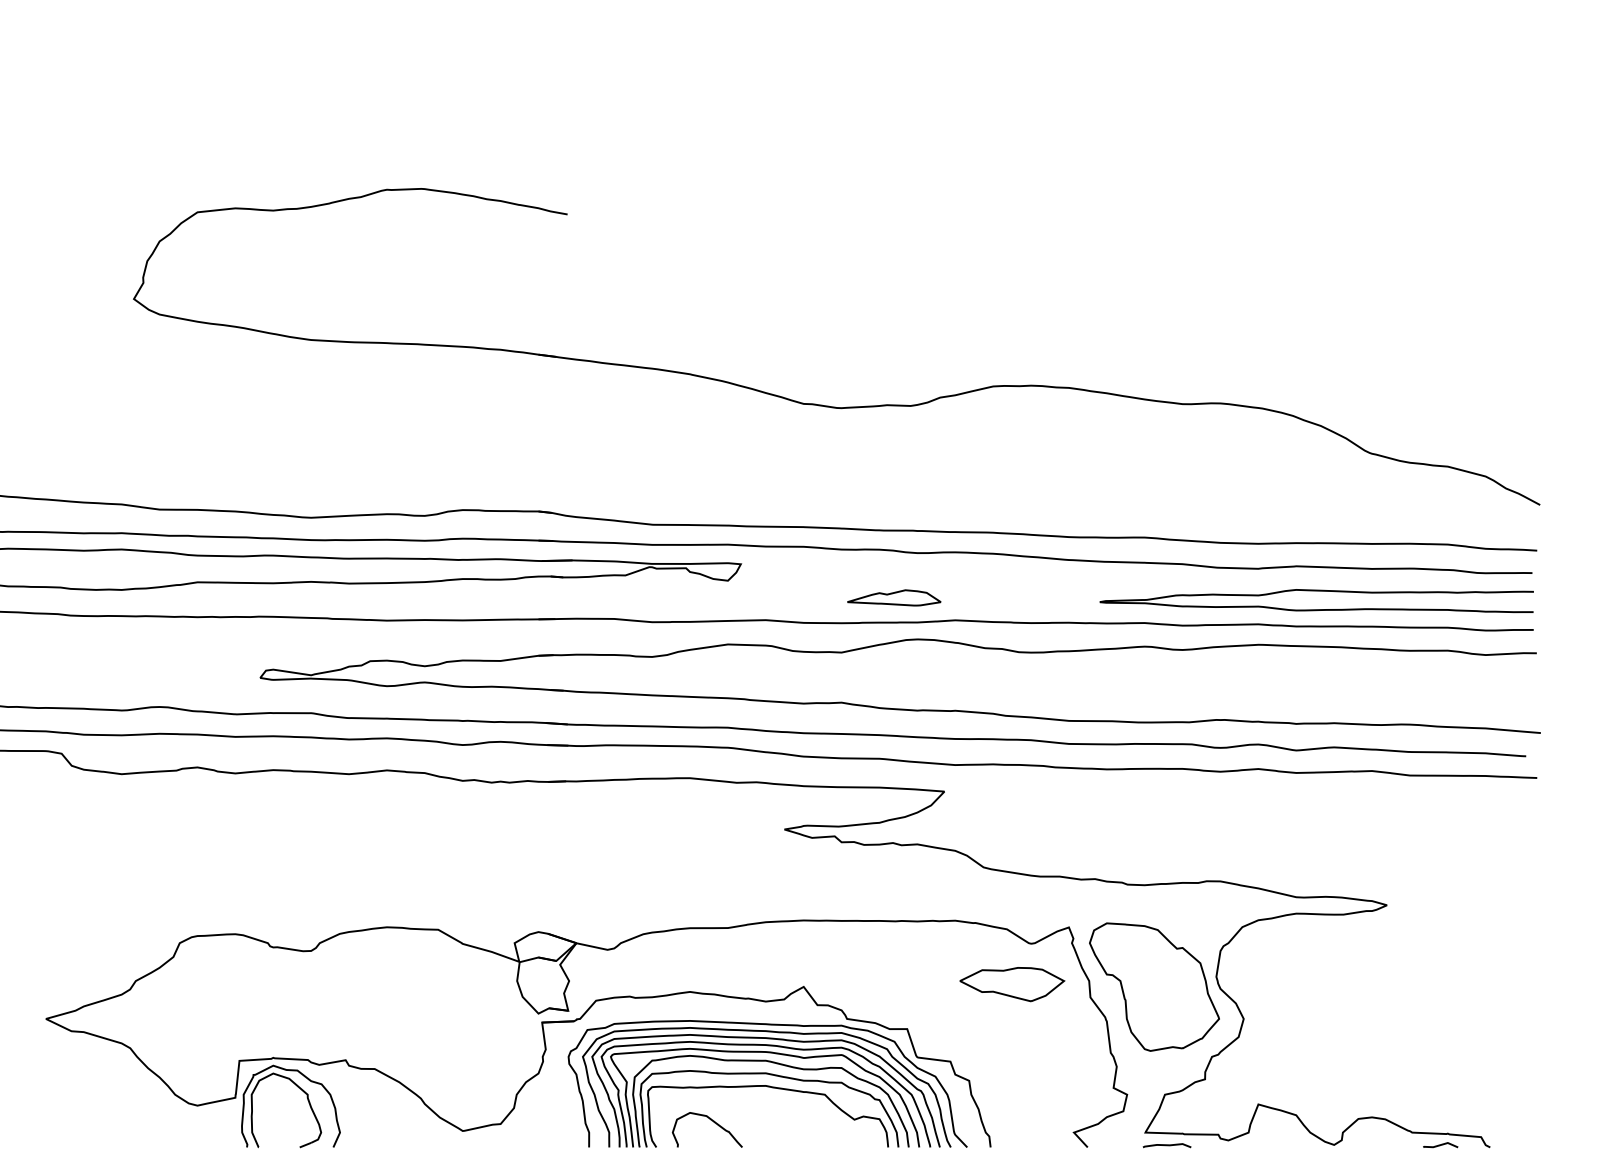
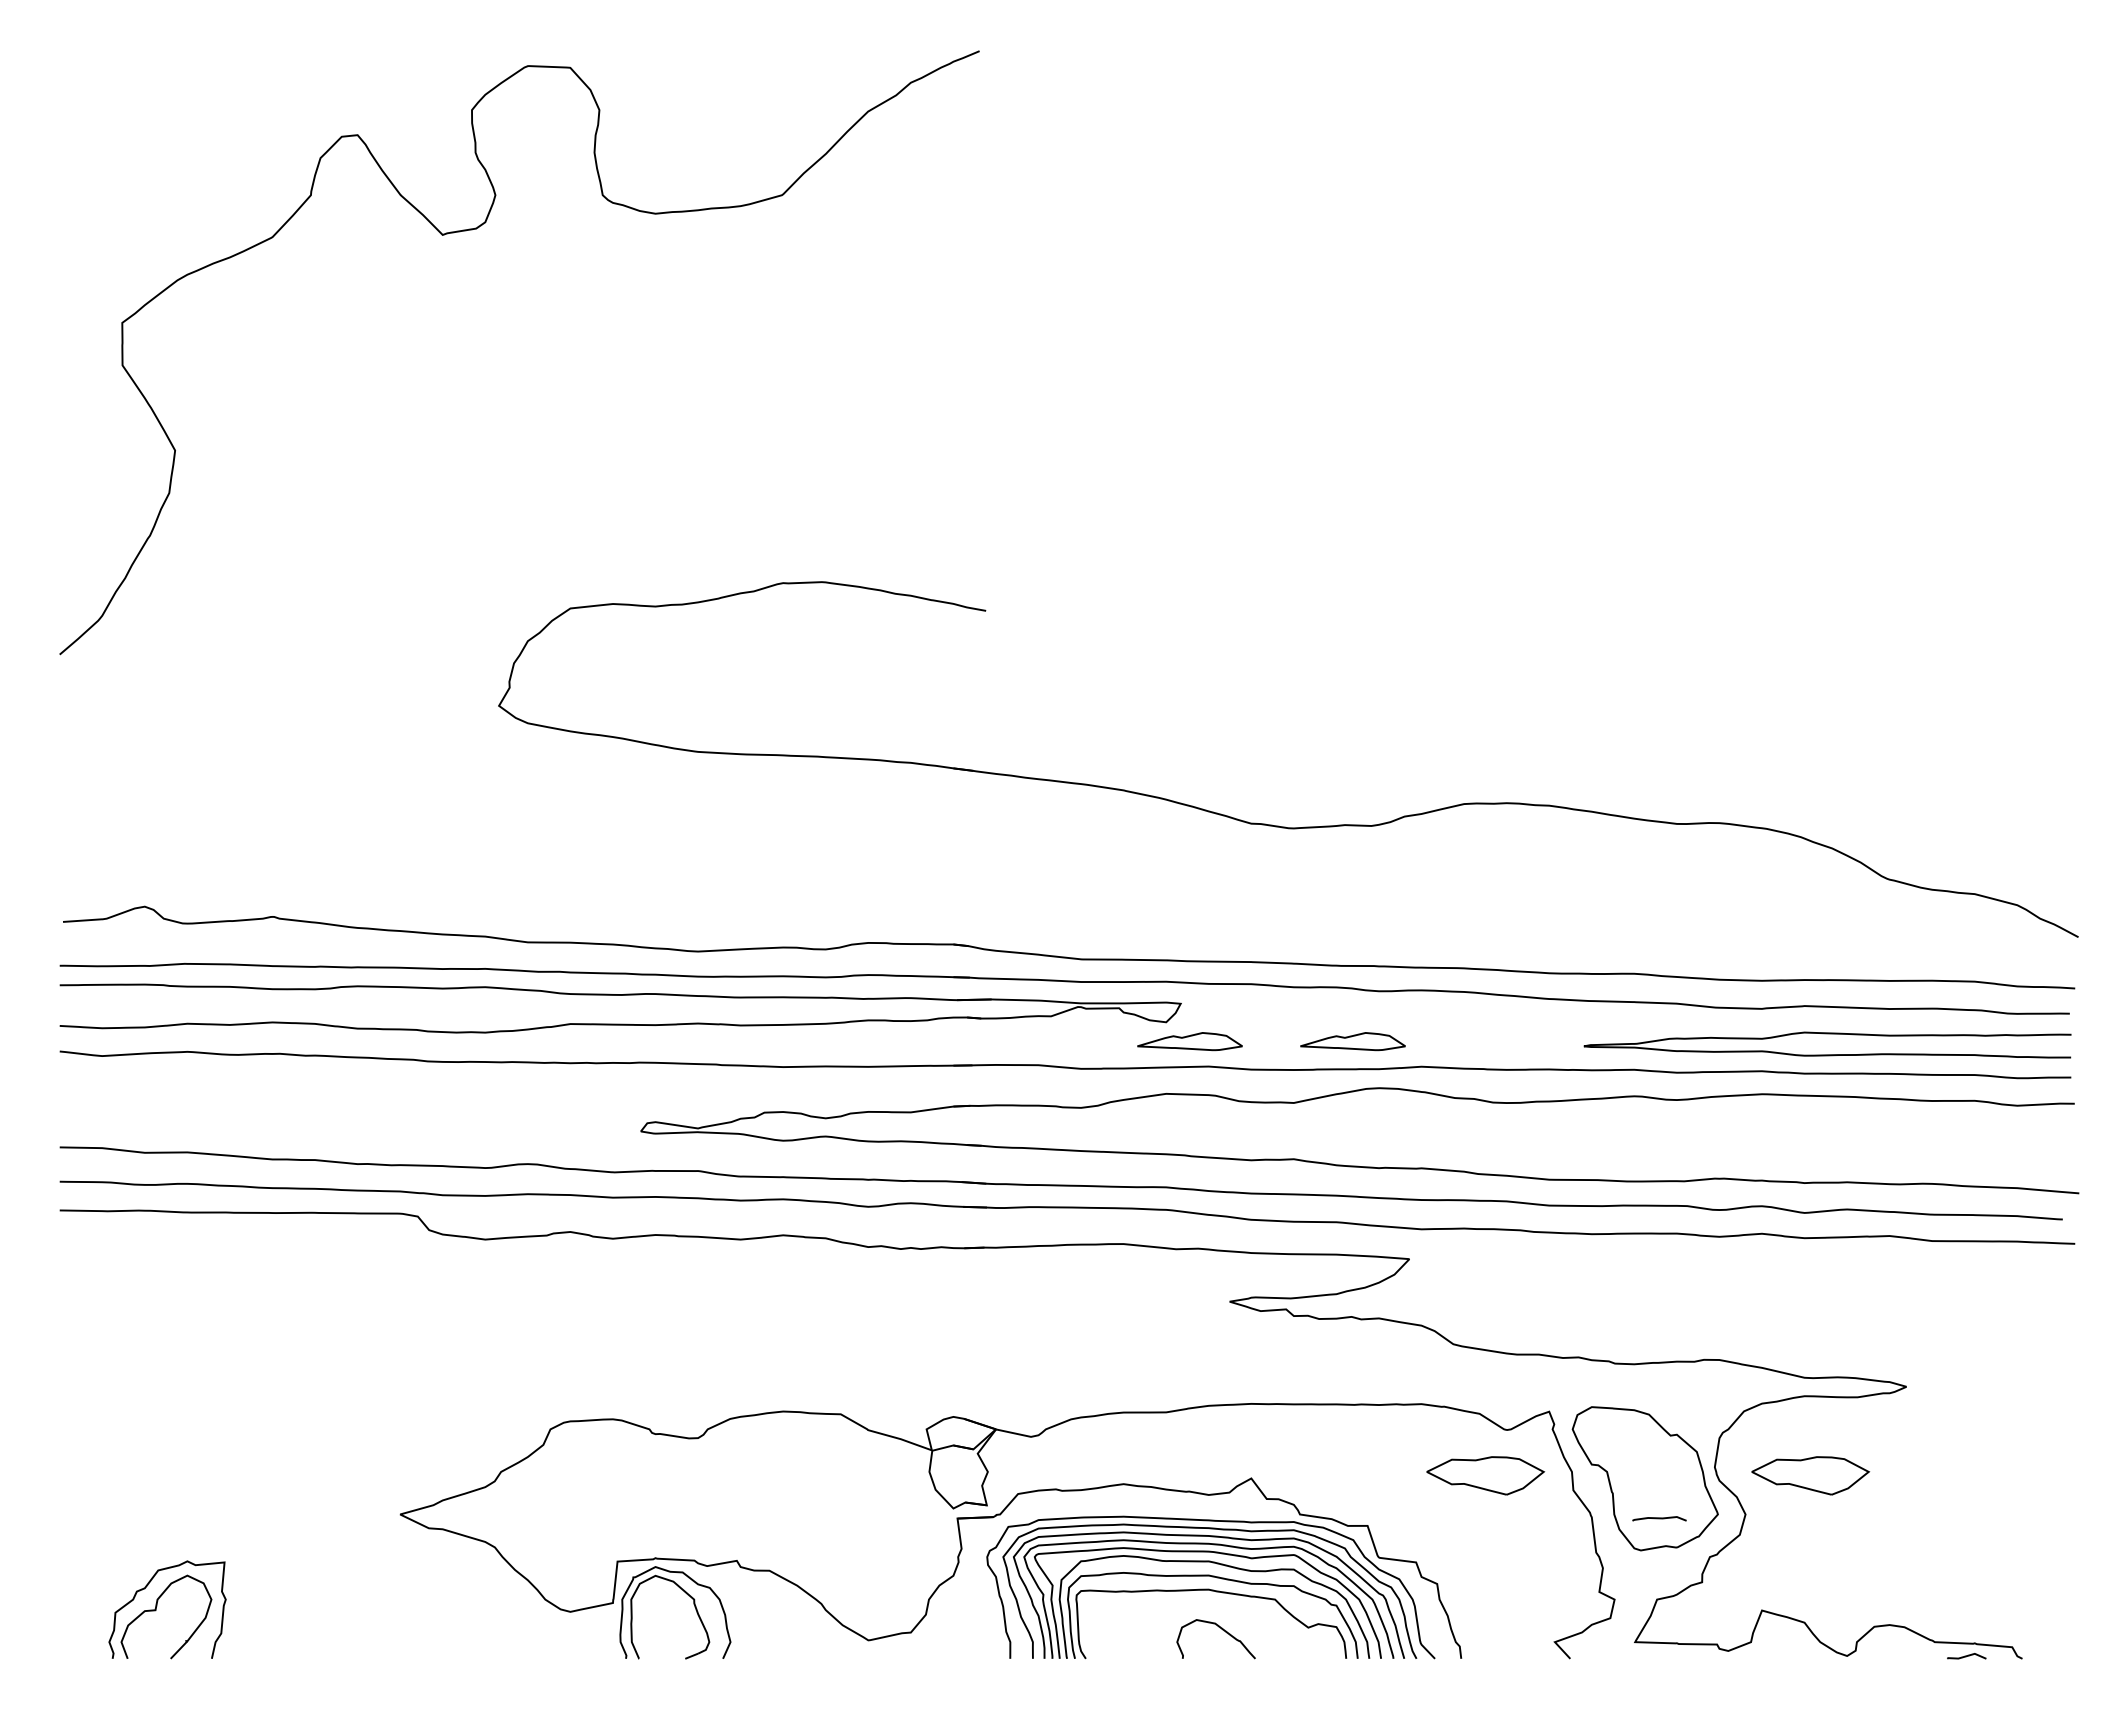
part: (748, 597) -> (1189, 1041), added
part: (1301, 984) -> (1810, 1475), added
curve: (713, 1122) -> (1222, 1630), moved
curve: (1167, 1145) -> (1659, 1518), moved

